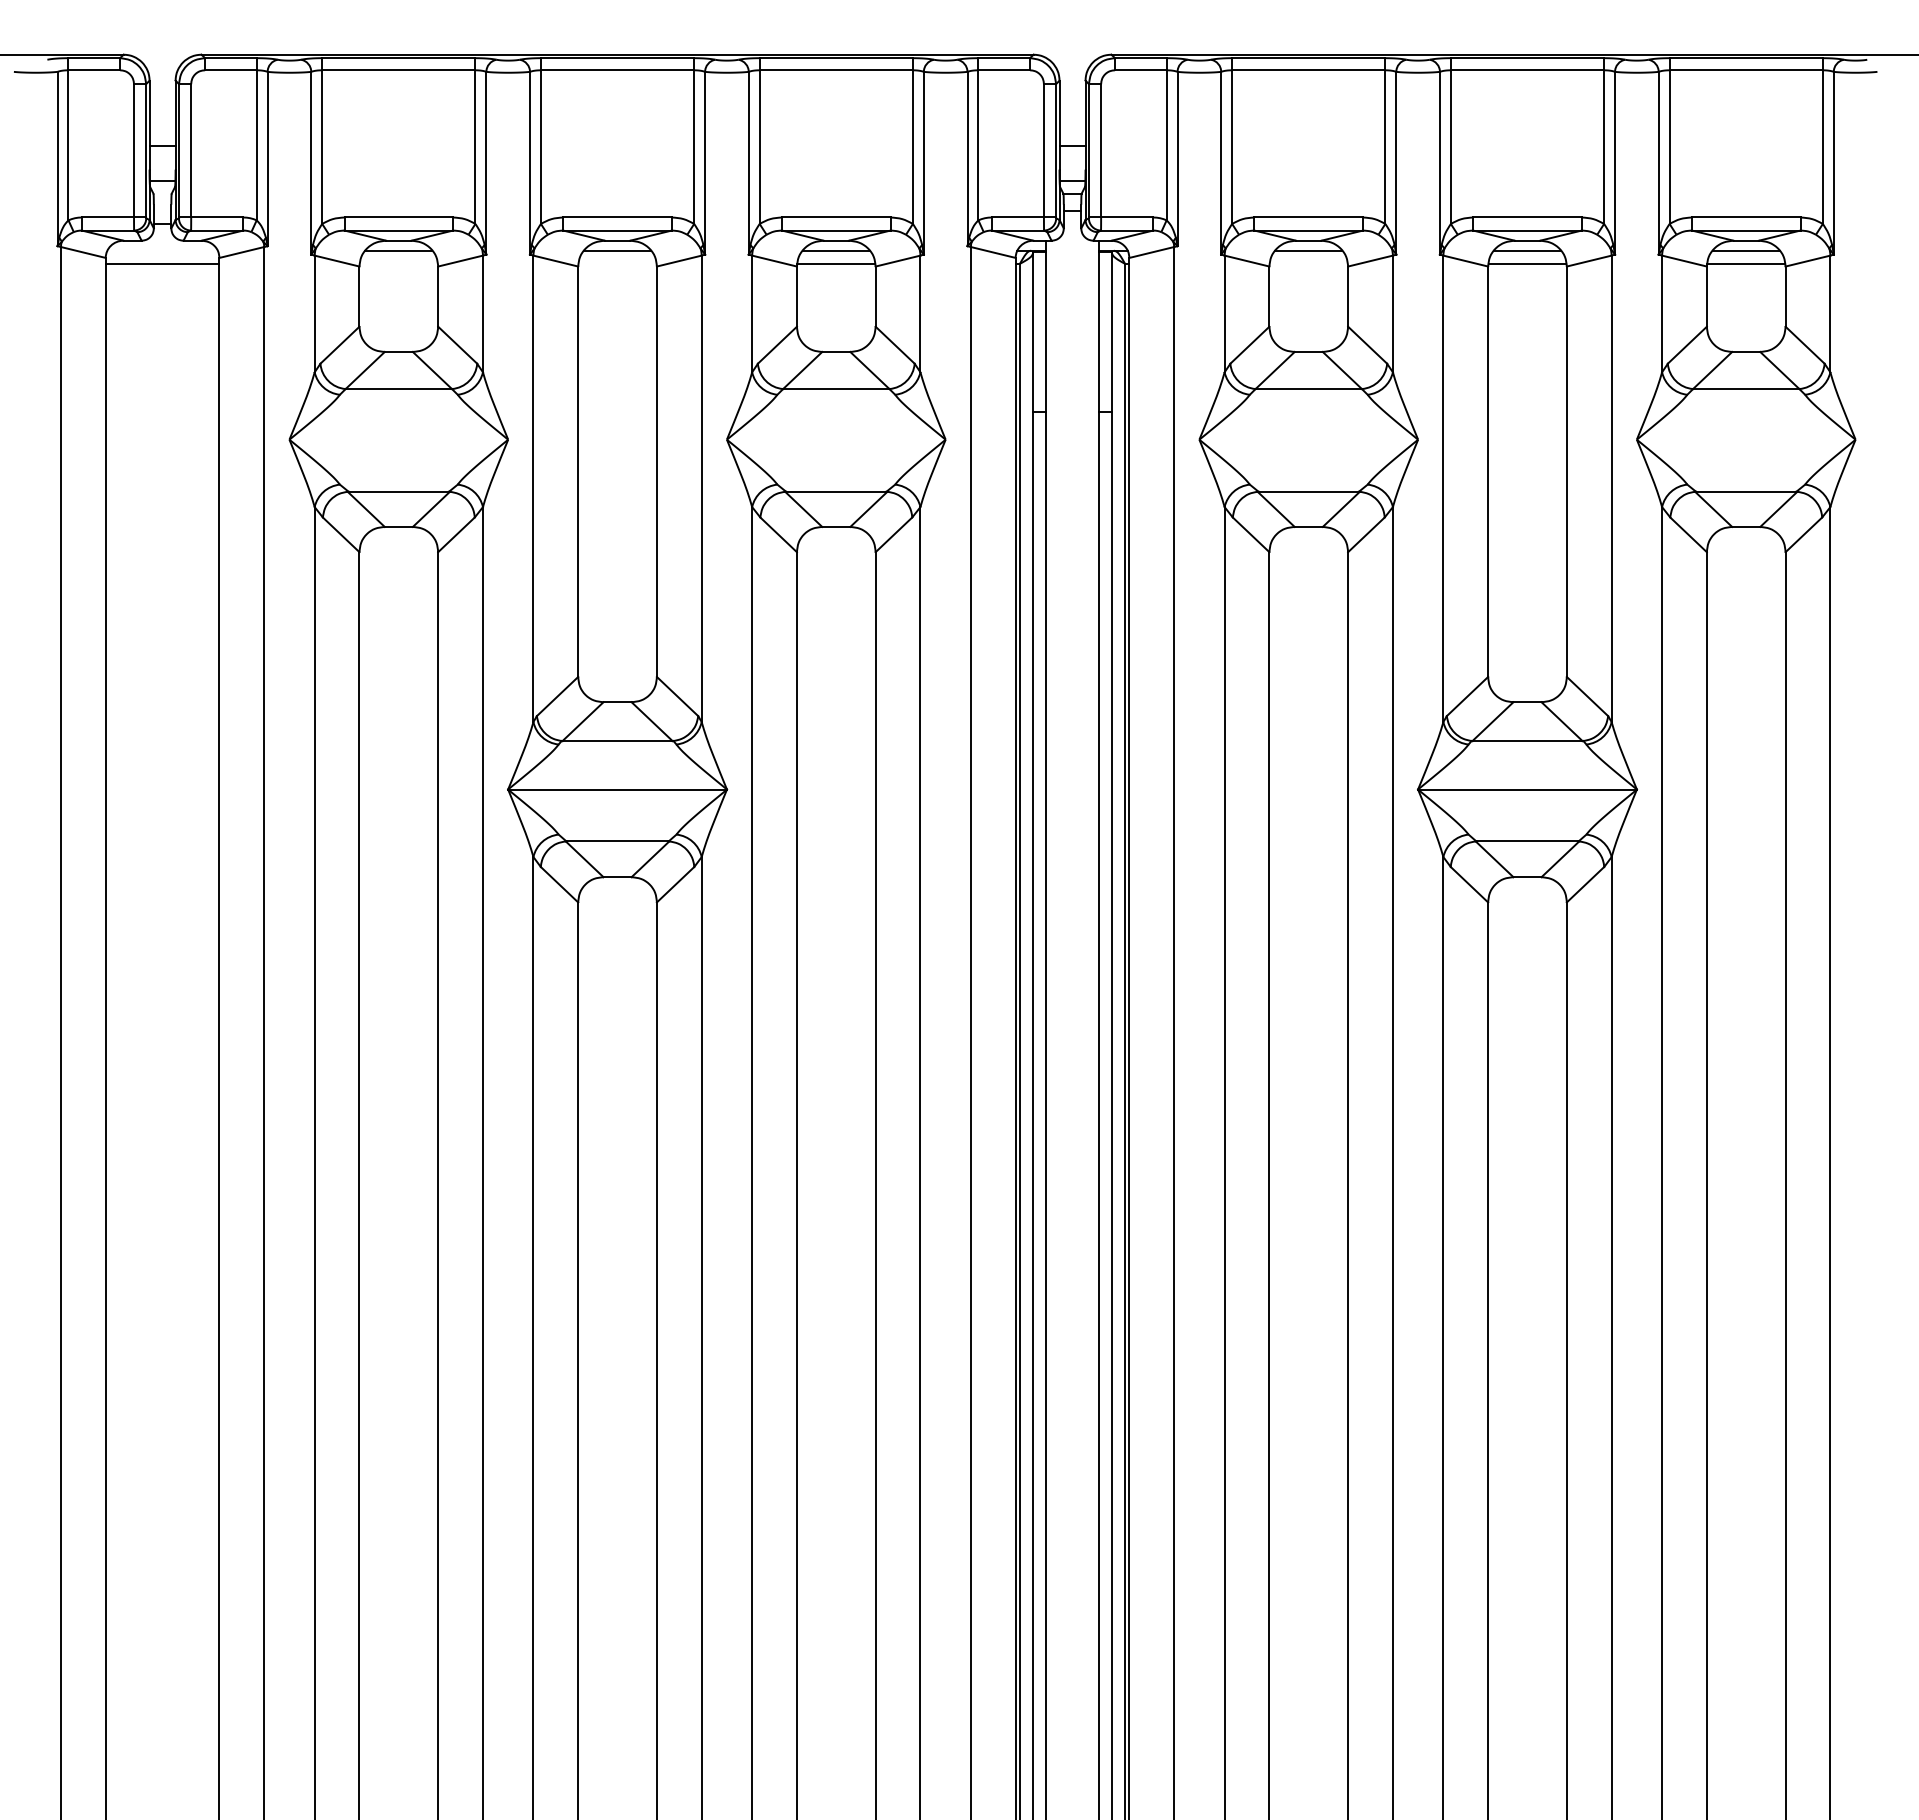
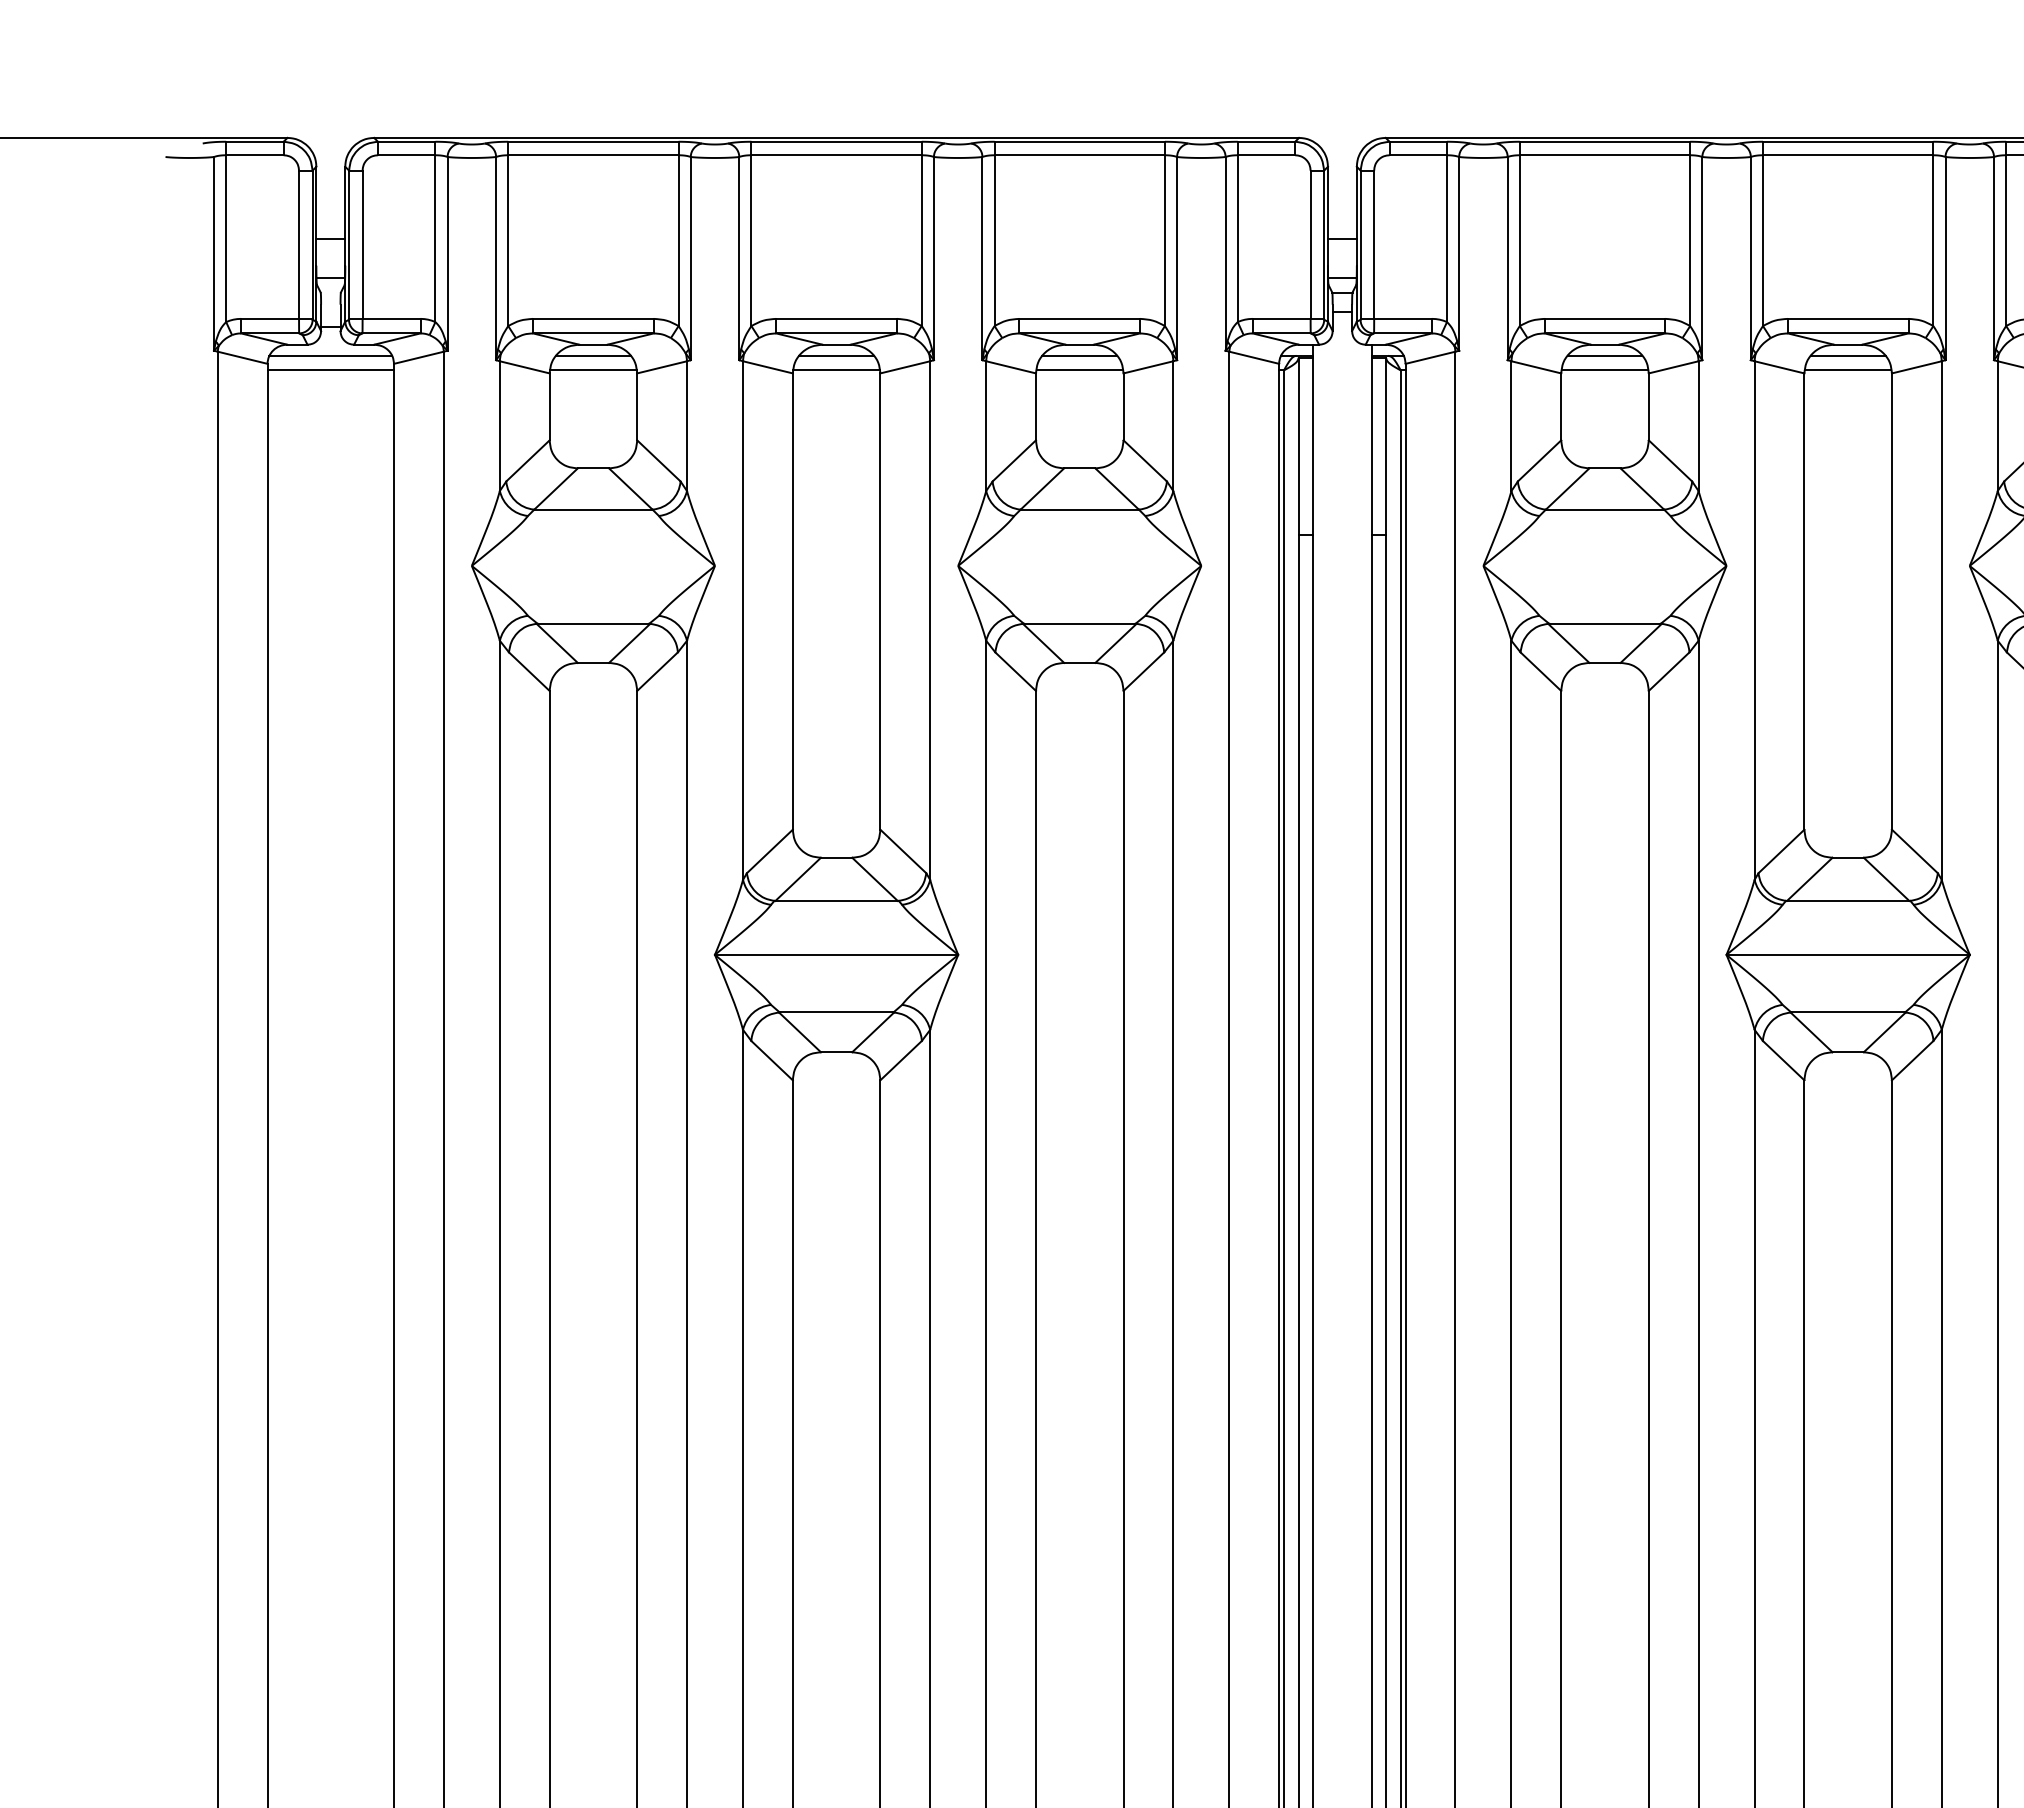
line: (162, 250) -> (330, 355), added
line: (398, 263) -> (593, 370), added
line: (617, 263) -> (836, 370), added
line: (1308, 263) -> (1604, 370), added

